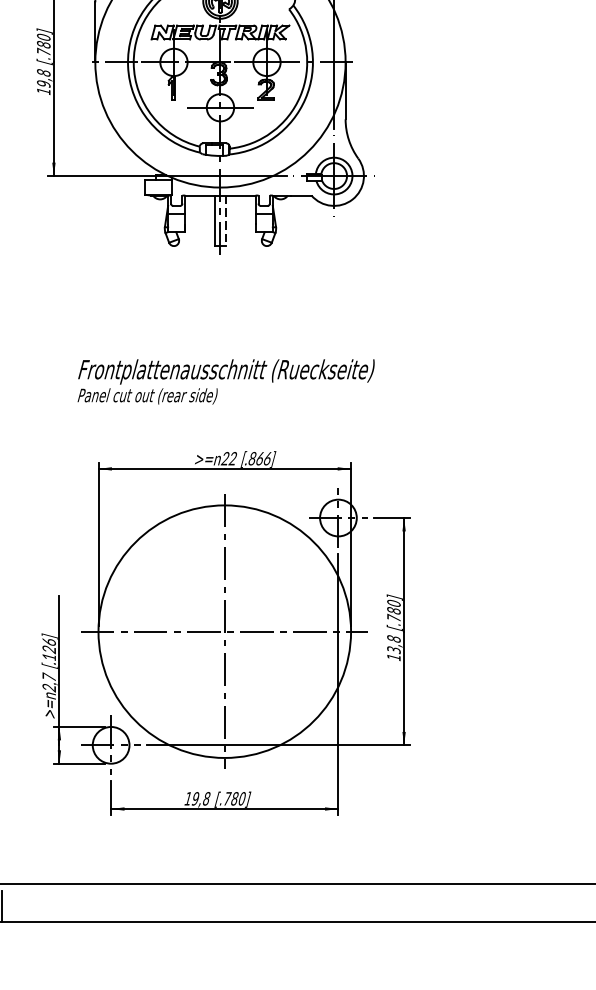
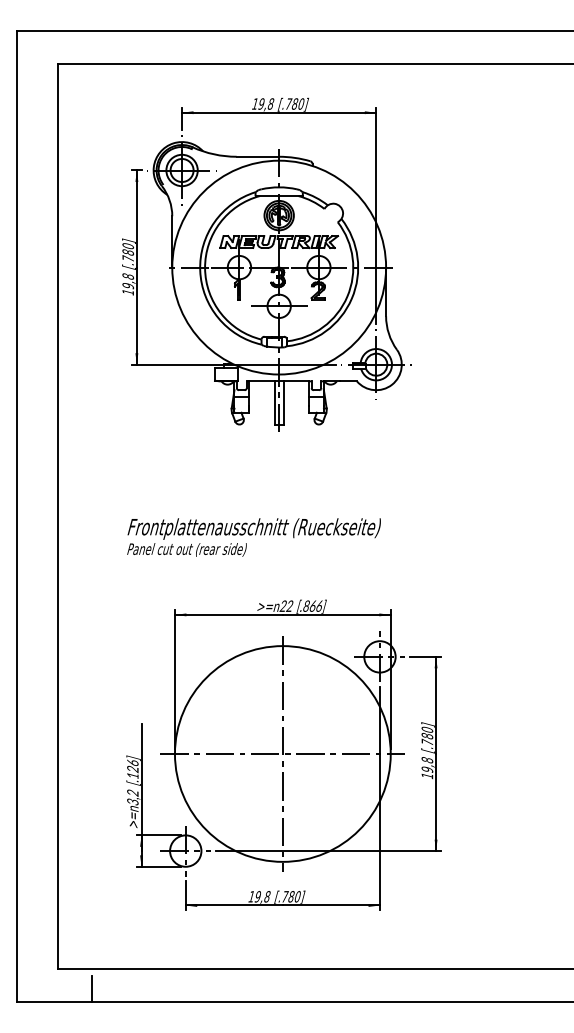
line: (225, 220) -> (283, 402), dashed -> solid
text: (225, 381) -> (253, 537), moved
text: (392, 649) -> (426, 769), 13,8 -> 19,8
text: (48, 681) -> (132, 796), 2,7 -> 3,2

